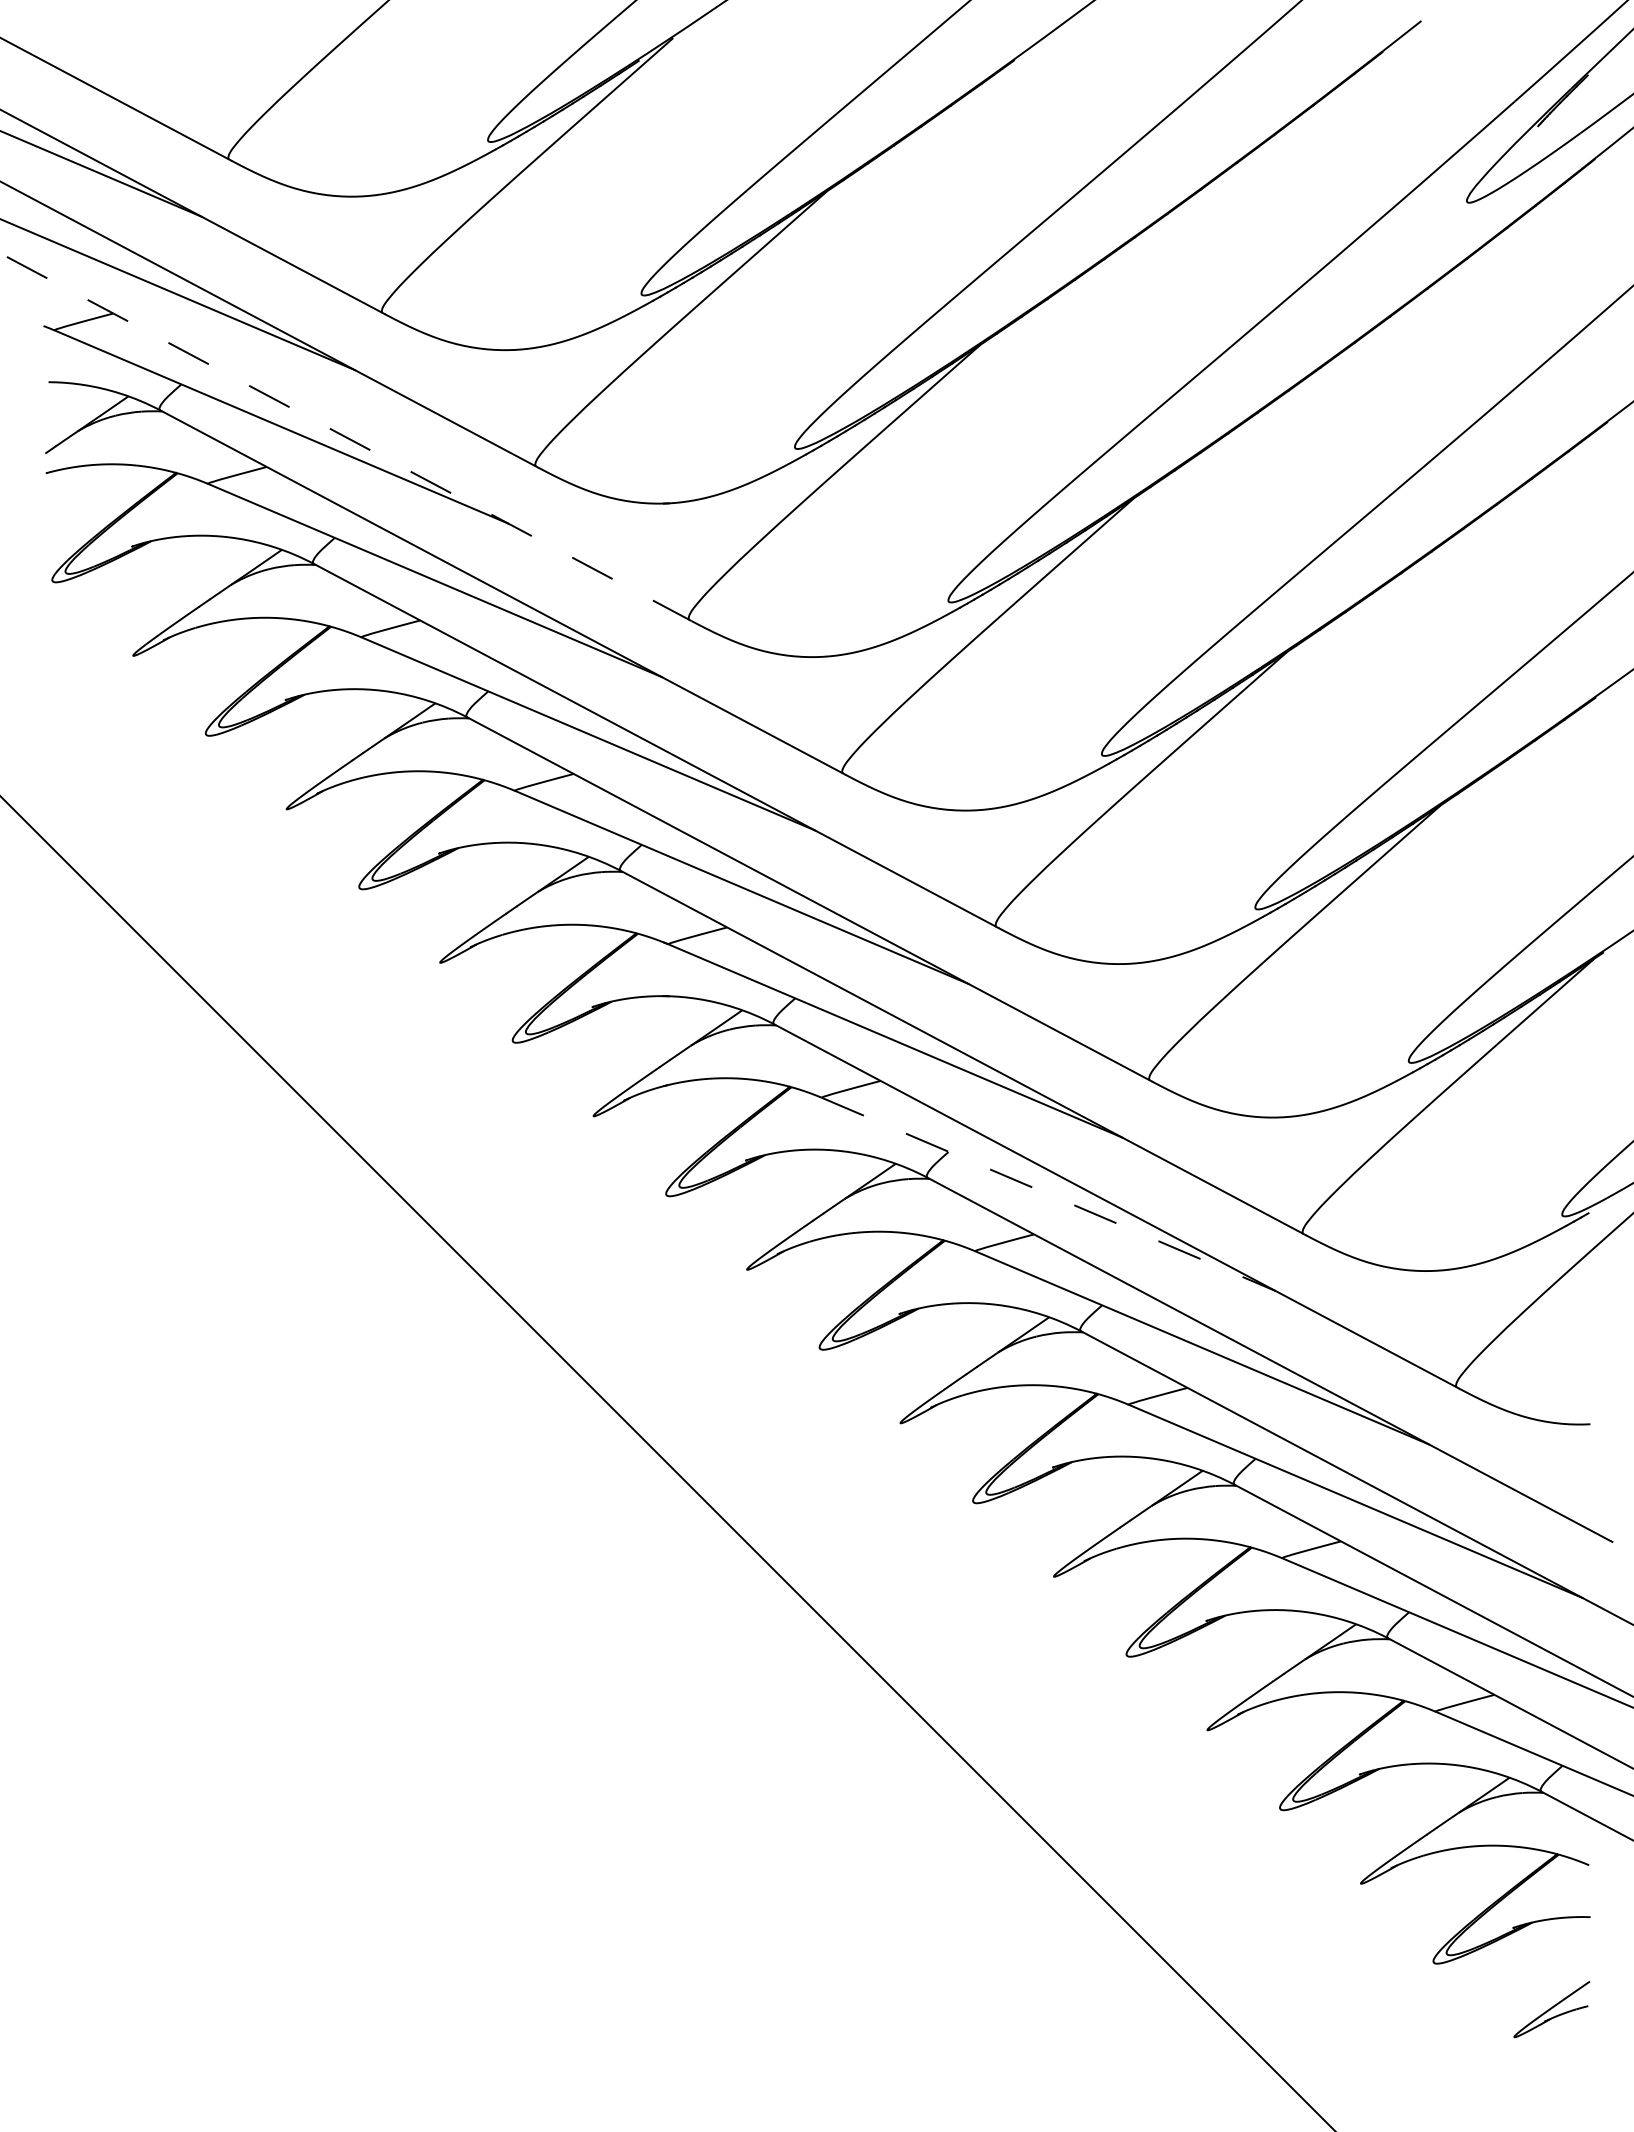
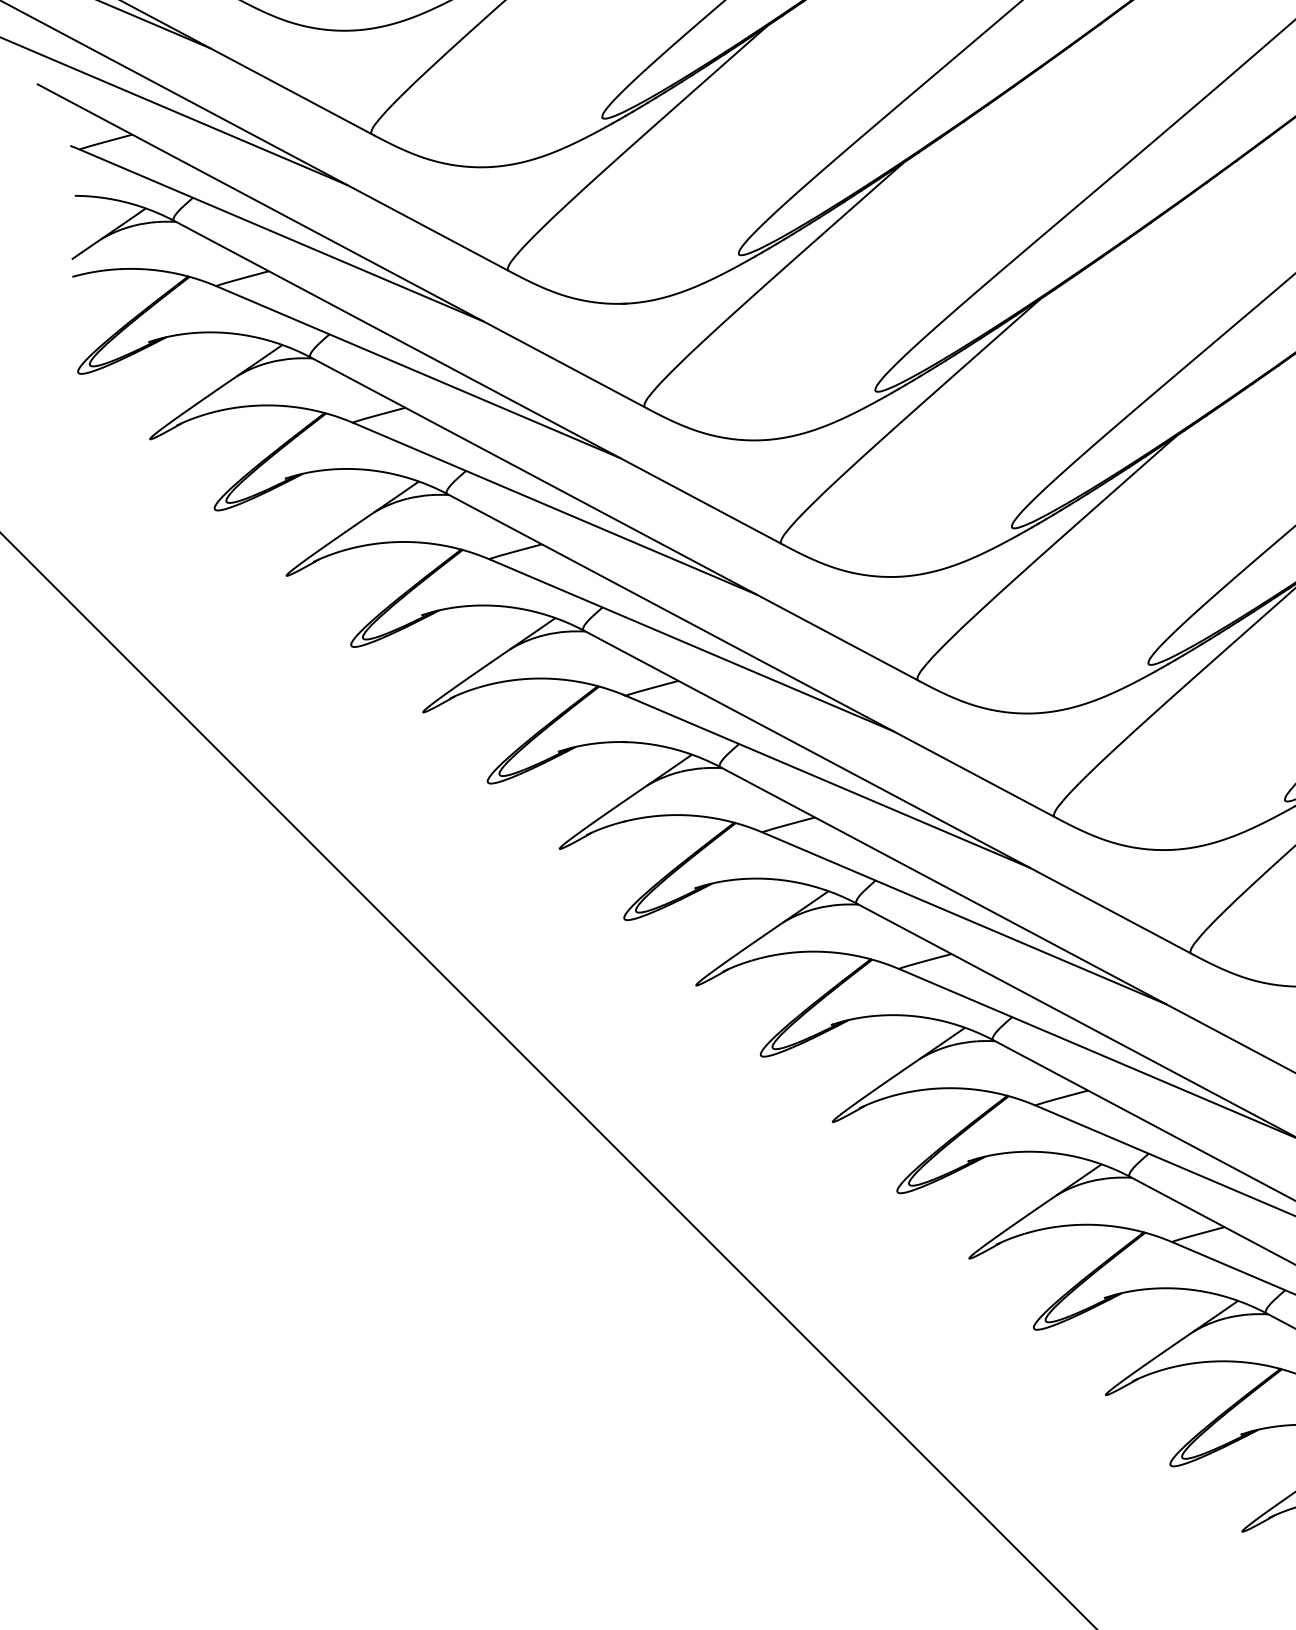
line: (349, 438) -> (342, 245), dashed -> solid
line: (1048, 1194) -> (964, 918), dashed -> solid

